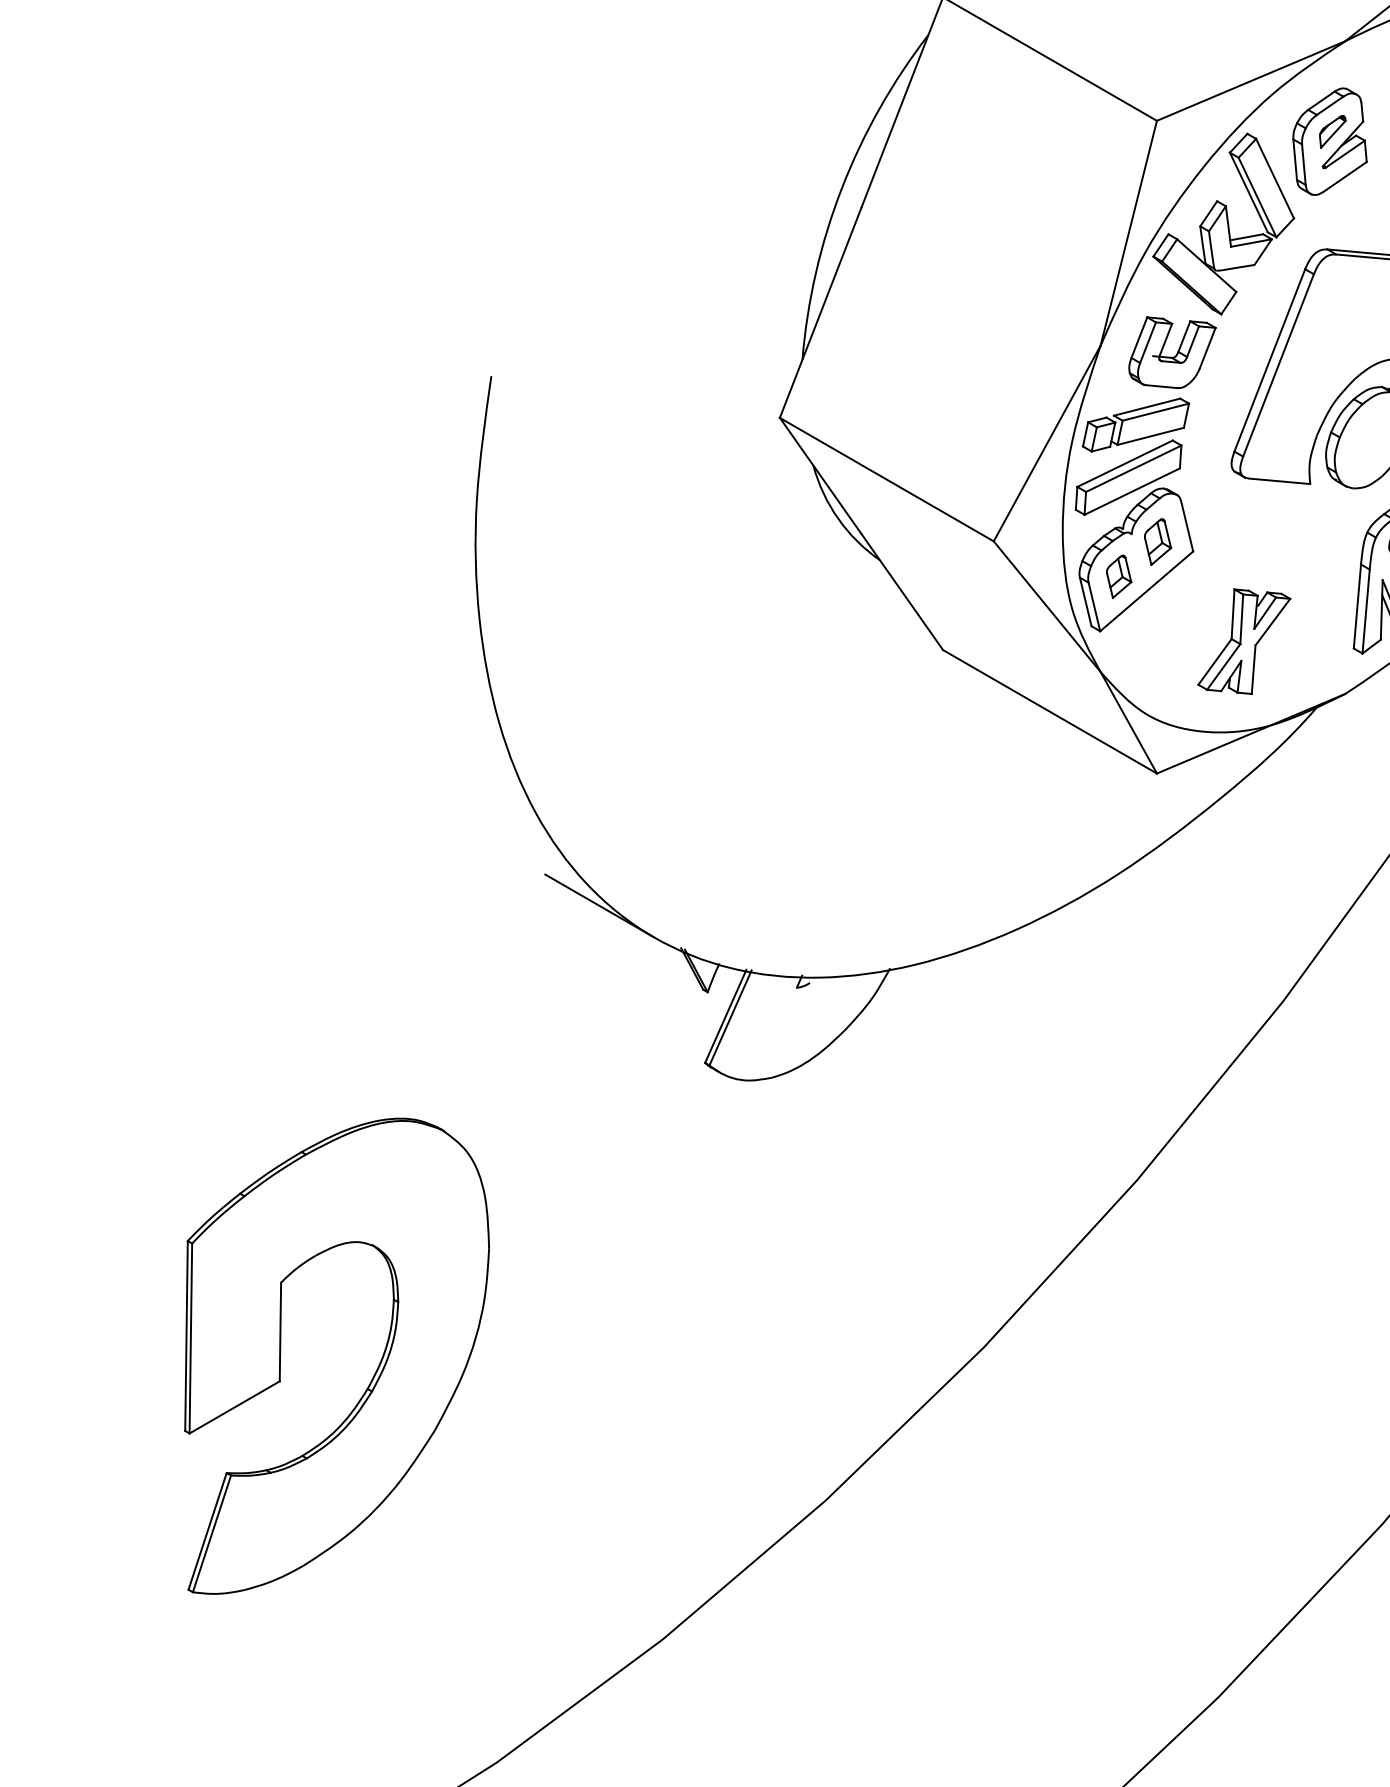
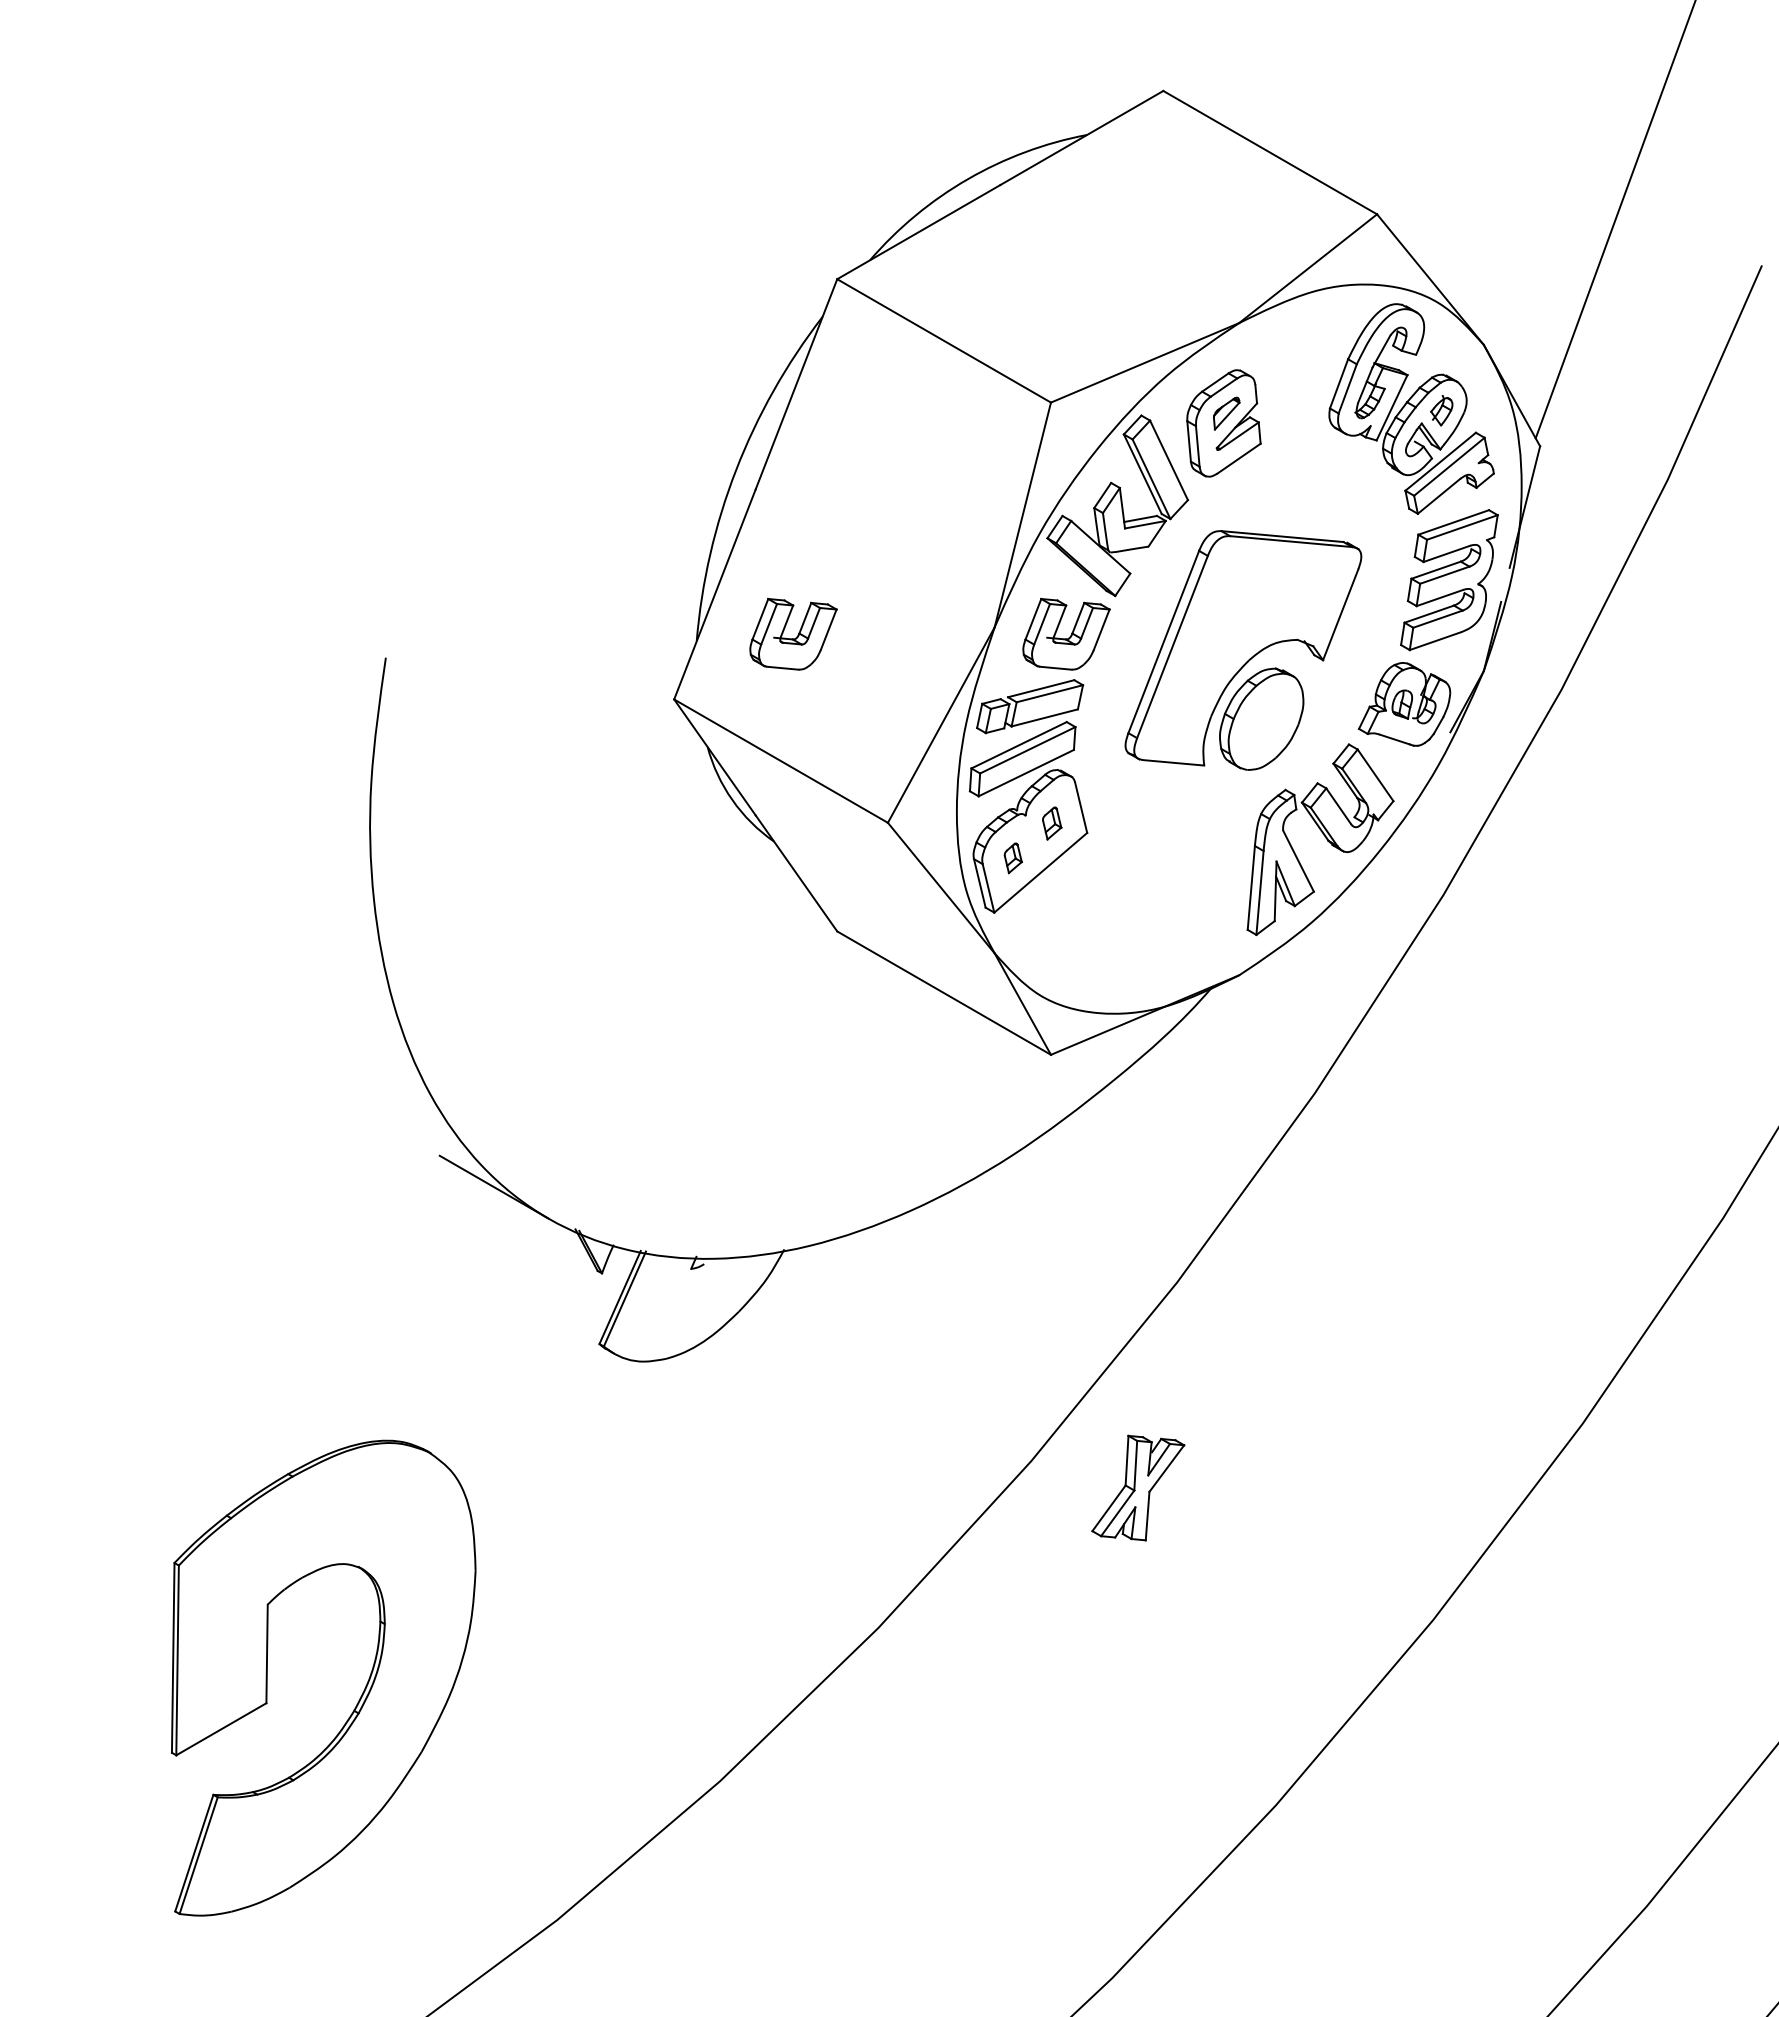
part: (899, 352) -> (793, 634), added
part: (1158, 542) -> (1052, 823), size x0.7
part: (1119, 577) -> (1013, 858), size x0.7
part: (1244, 641) -> (1138, 1487), moved
part: (373, 1374) -> (360, 1696), moved

